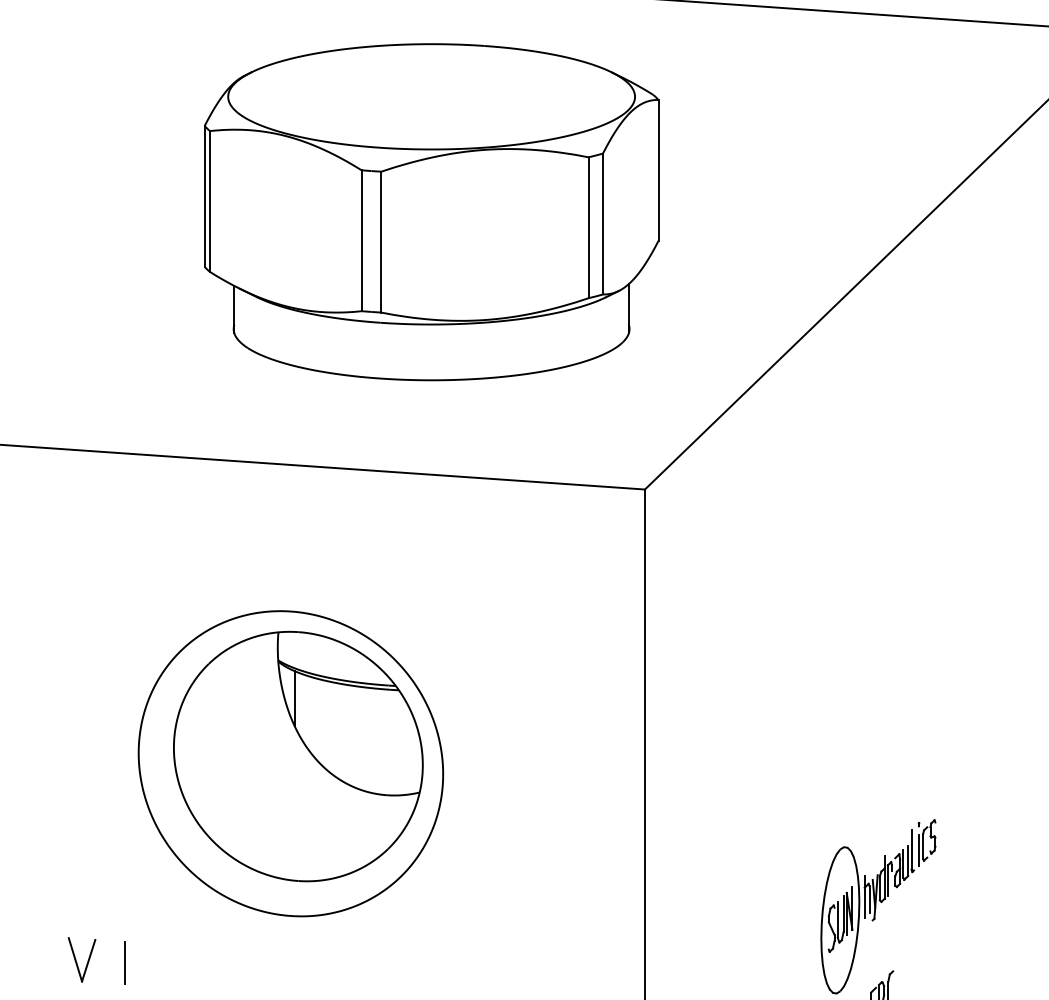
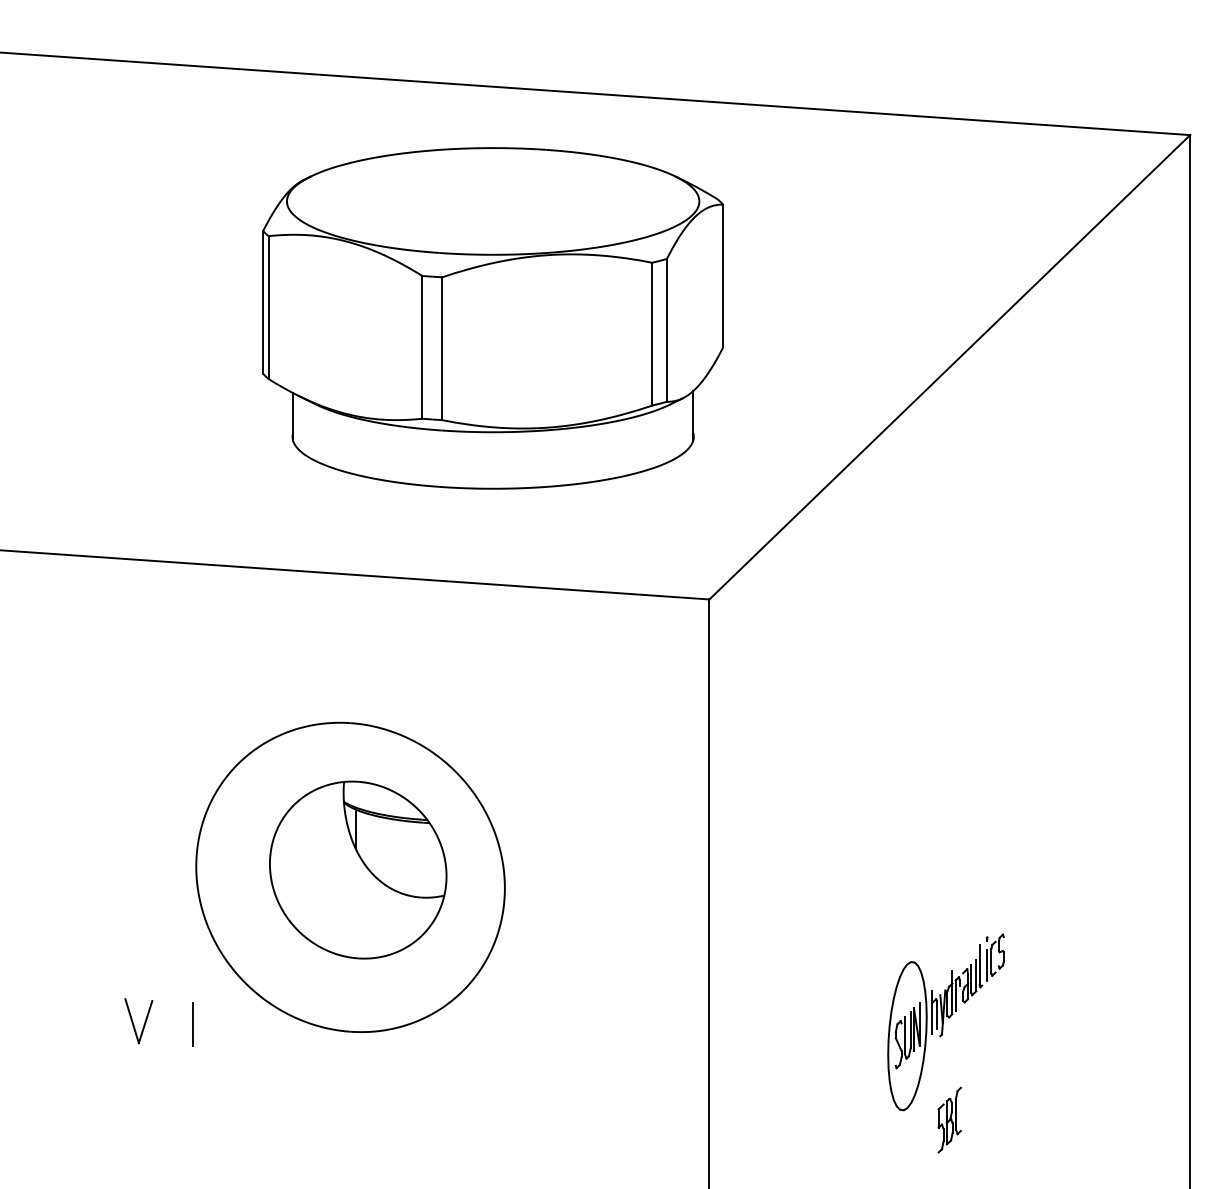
part: (298, 755) -> (358, 869), size x0.7
part: (81, 960) -> (138, 1021), moved
line: (124, 963) -> (192, 1024), moved

